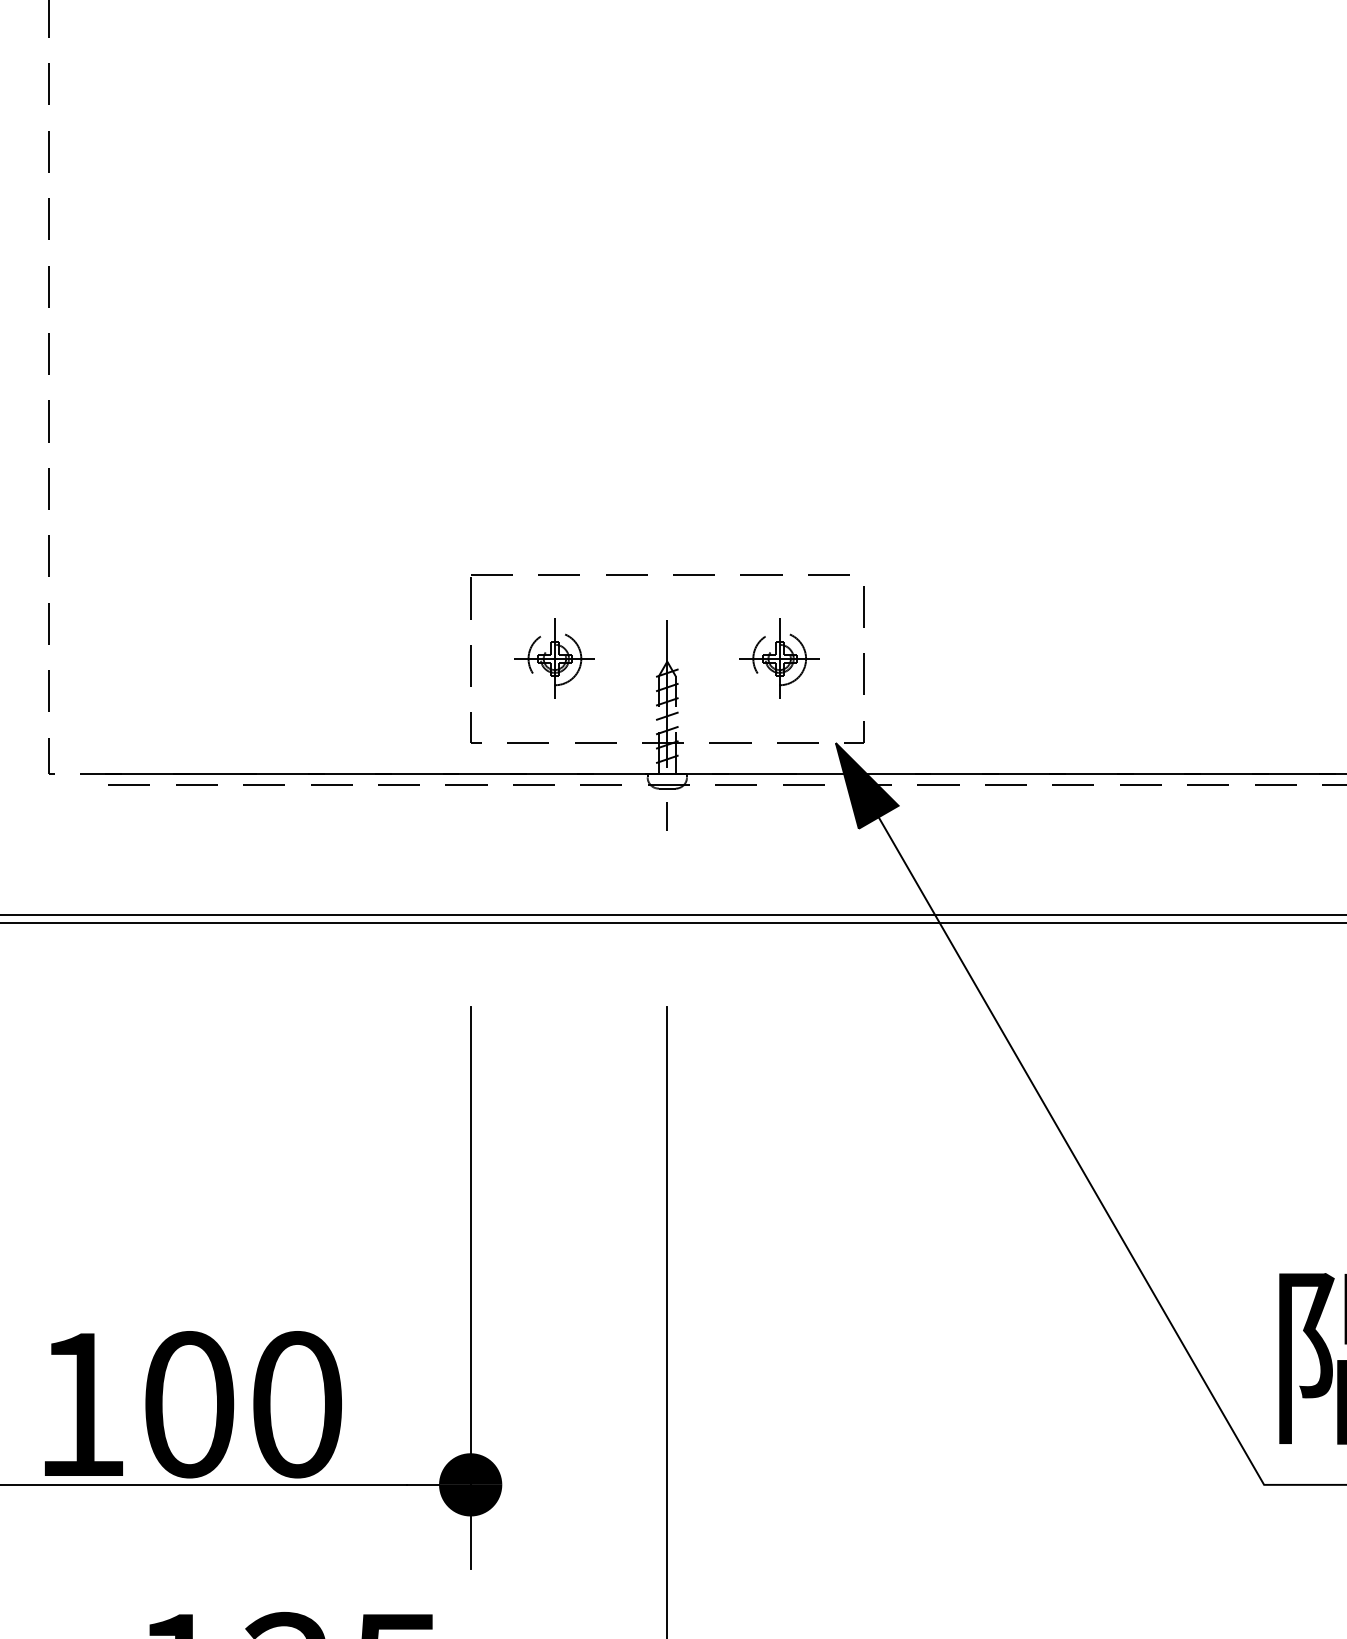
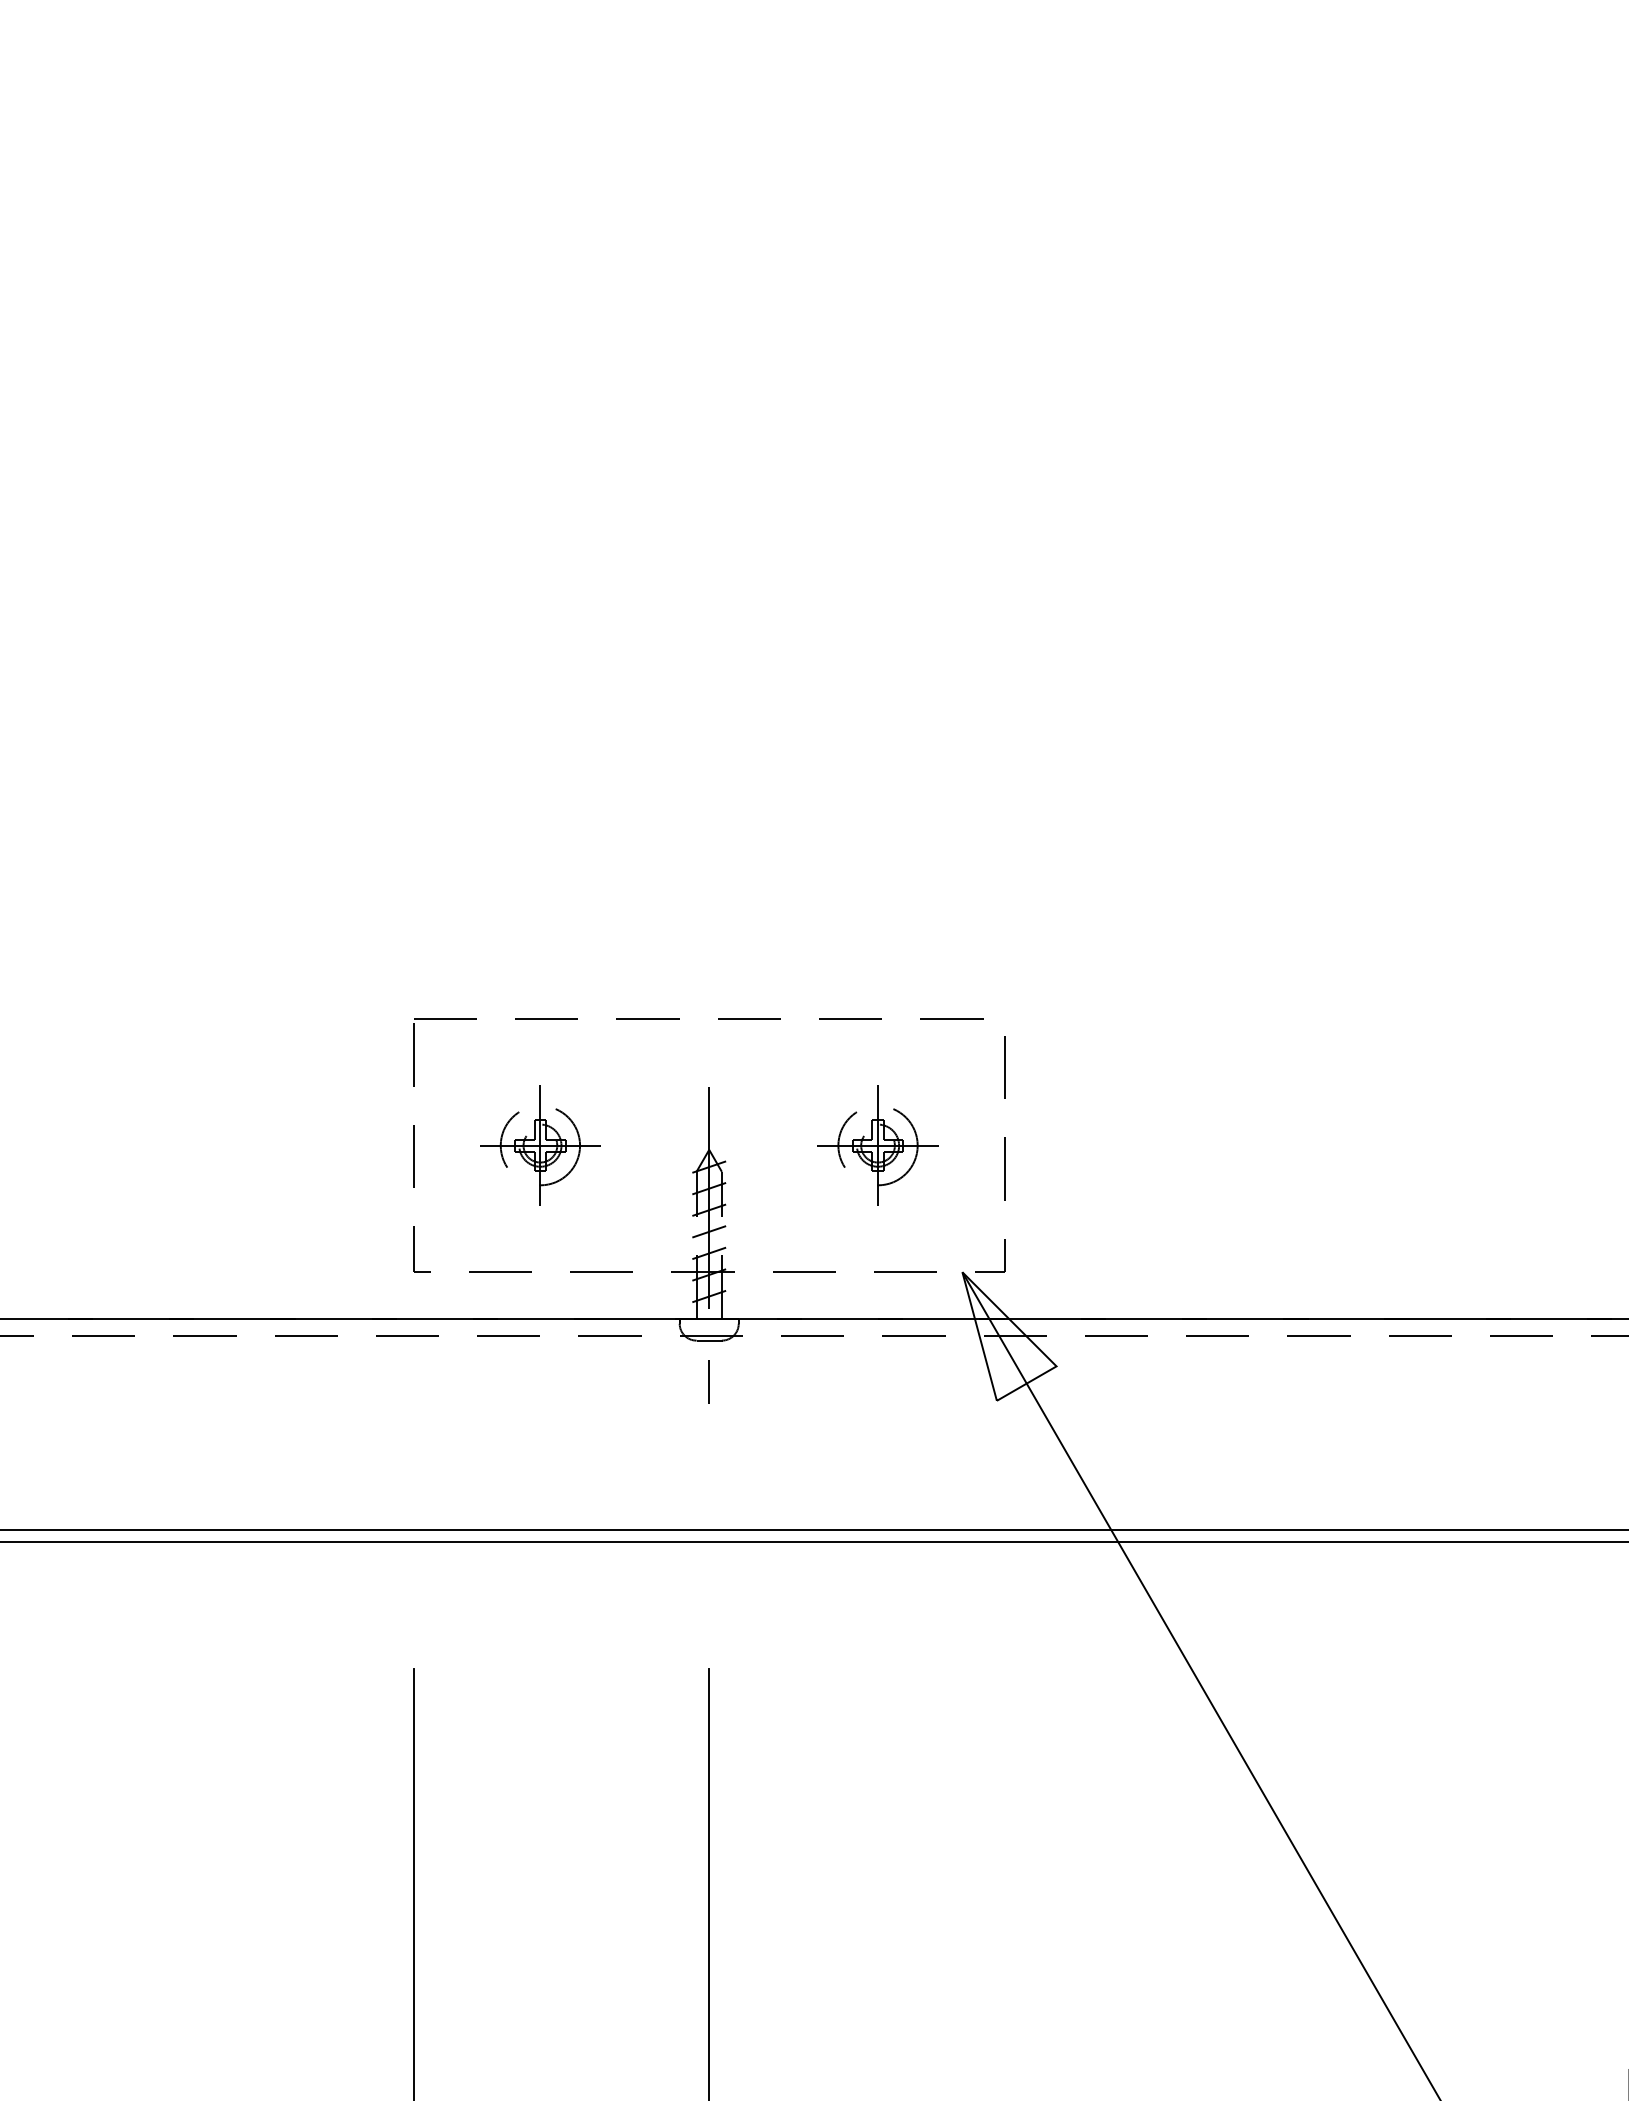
fill: (866, 785) -> (1008, 1335), removed

